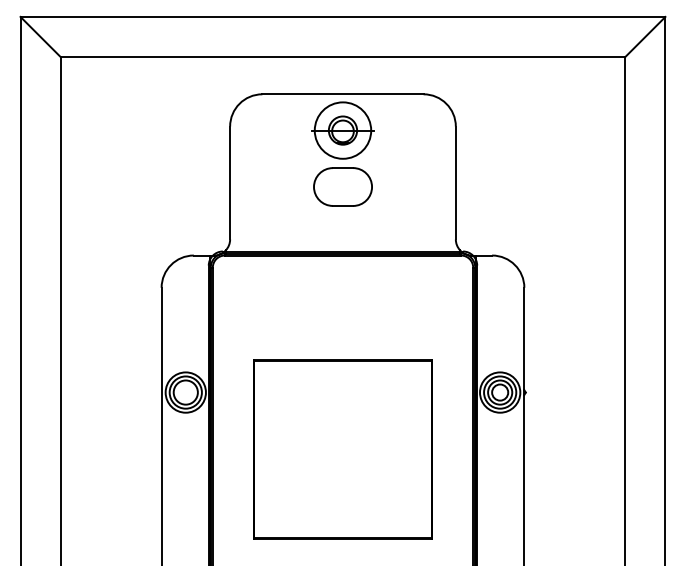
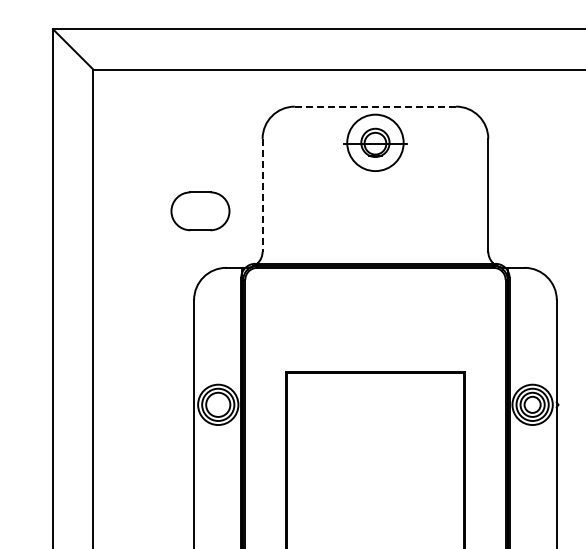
line: (342, 94) -> (374, 106), solid -> dashed
line: (230, 183) -> (262, 195), solid -> dashed
part: (342, 186) -> (199, 210), moved

